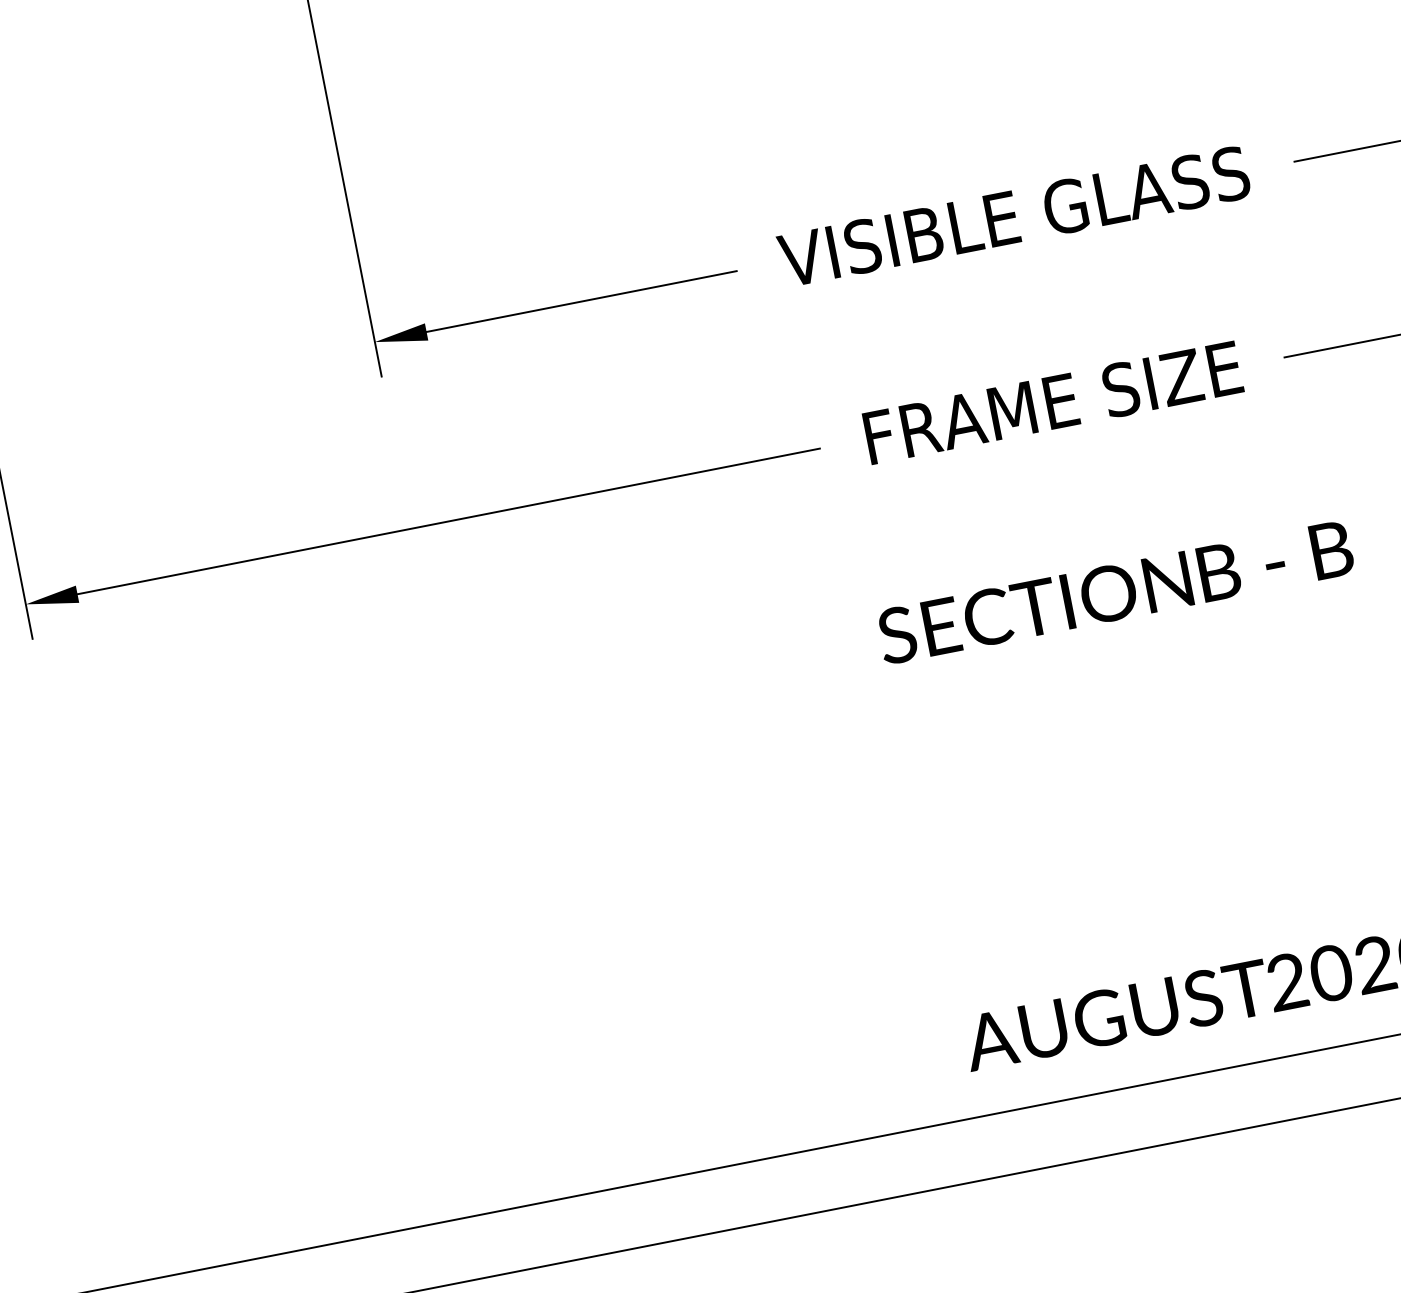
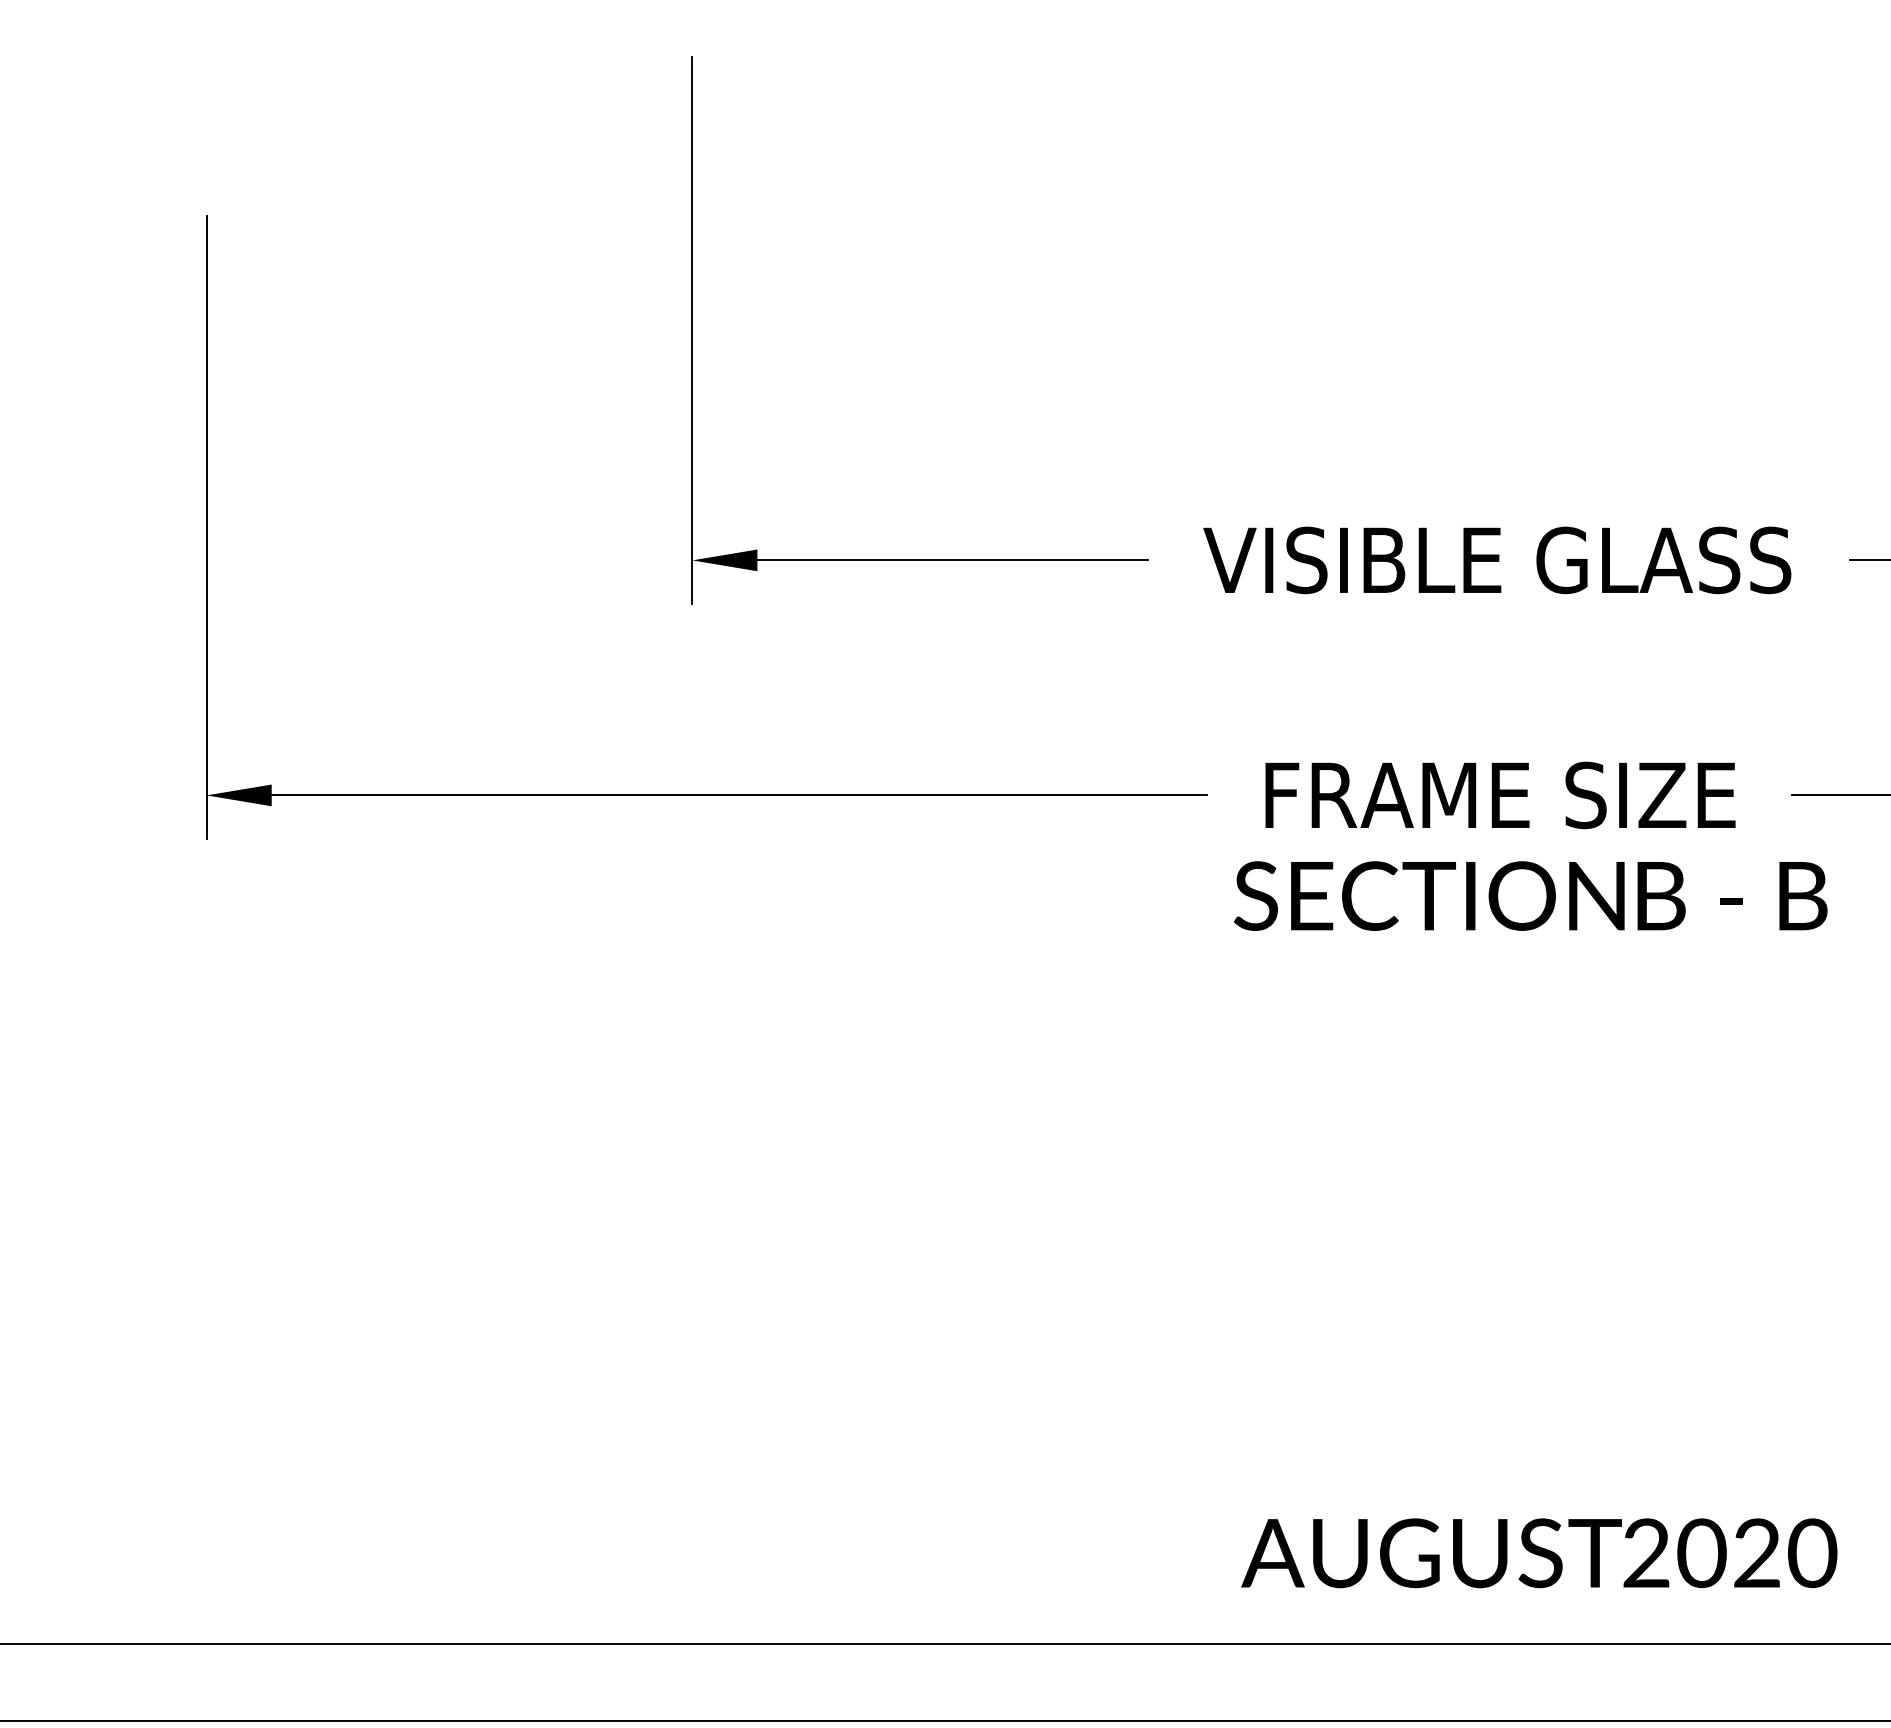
text: (1115, 591) -> (1530, 895), moved

